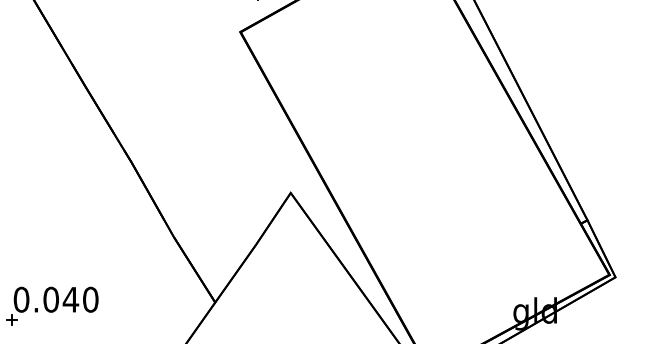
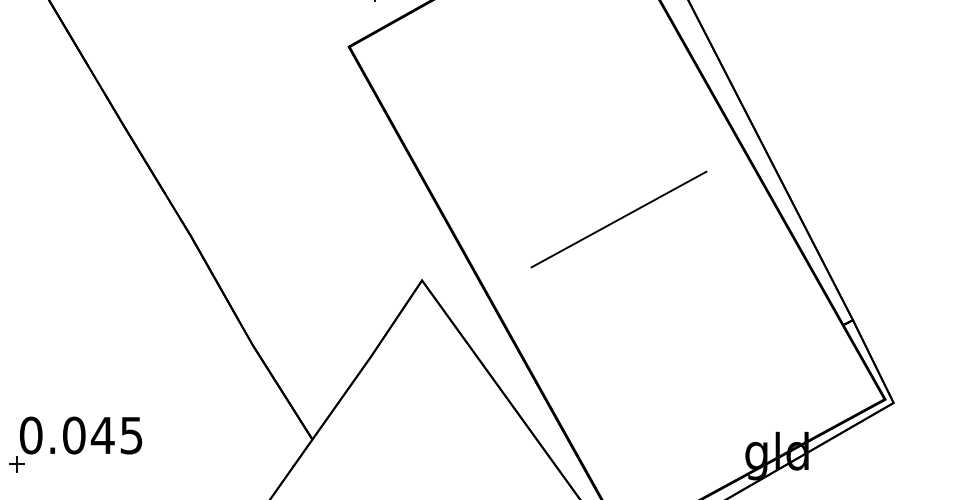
line: (426, 150) -> (619, 218), added
text: (90, 299) -> (131, 435), 0.040 -> 0.045

